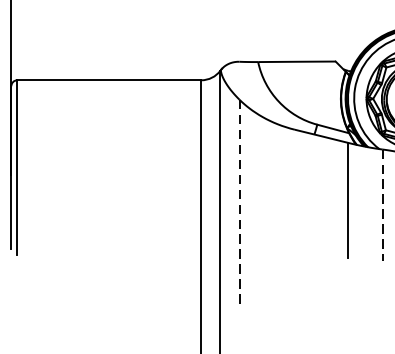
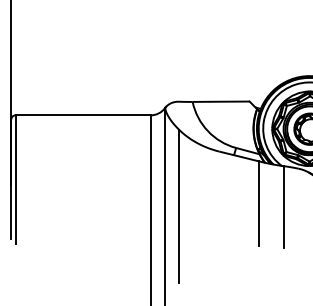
line: (240, 204) -> (179, 206), dashed -> solid
line: (383, 205) -> (284, 207), dashed -> solid

